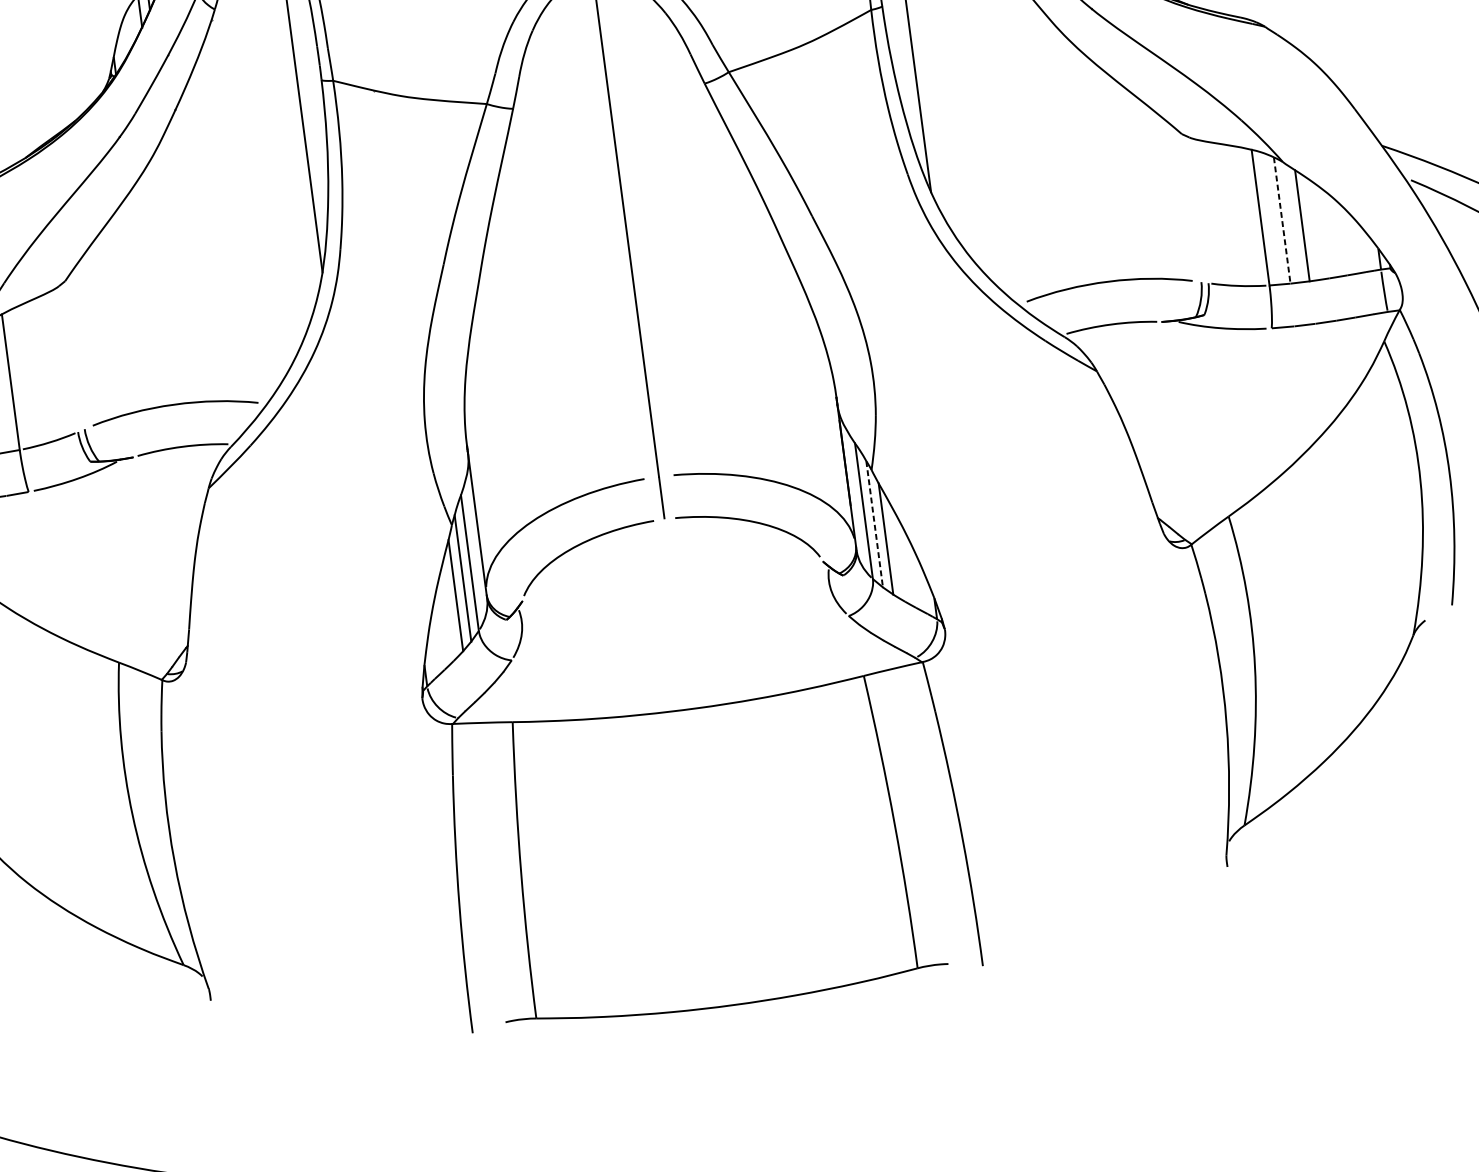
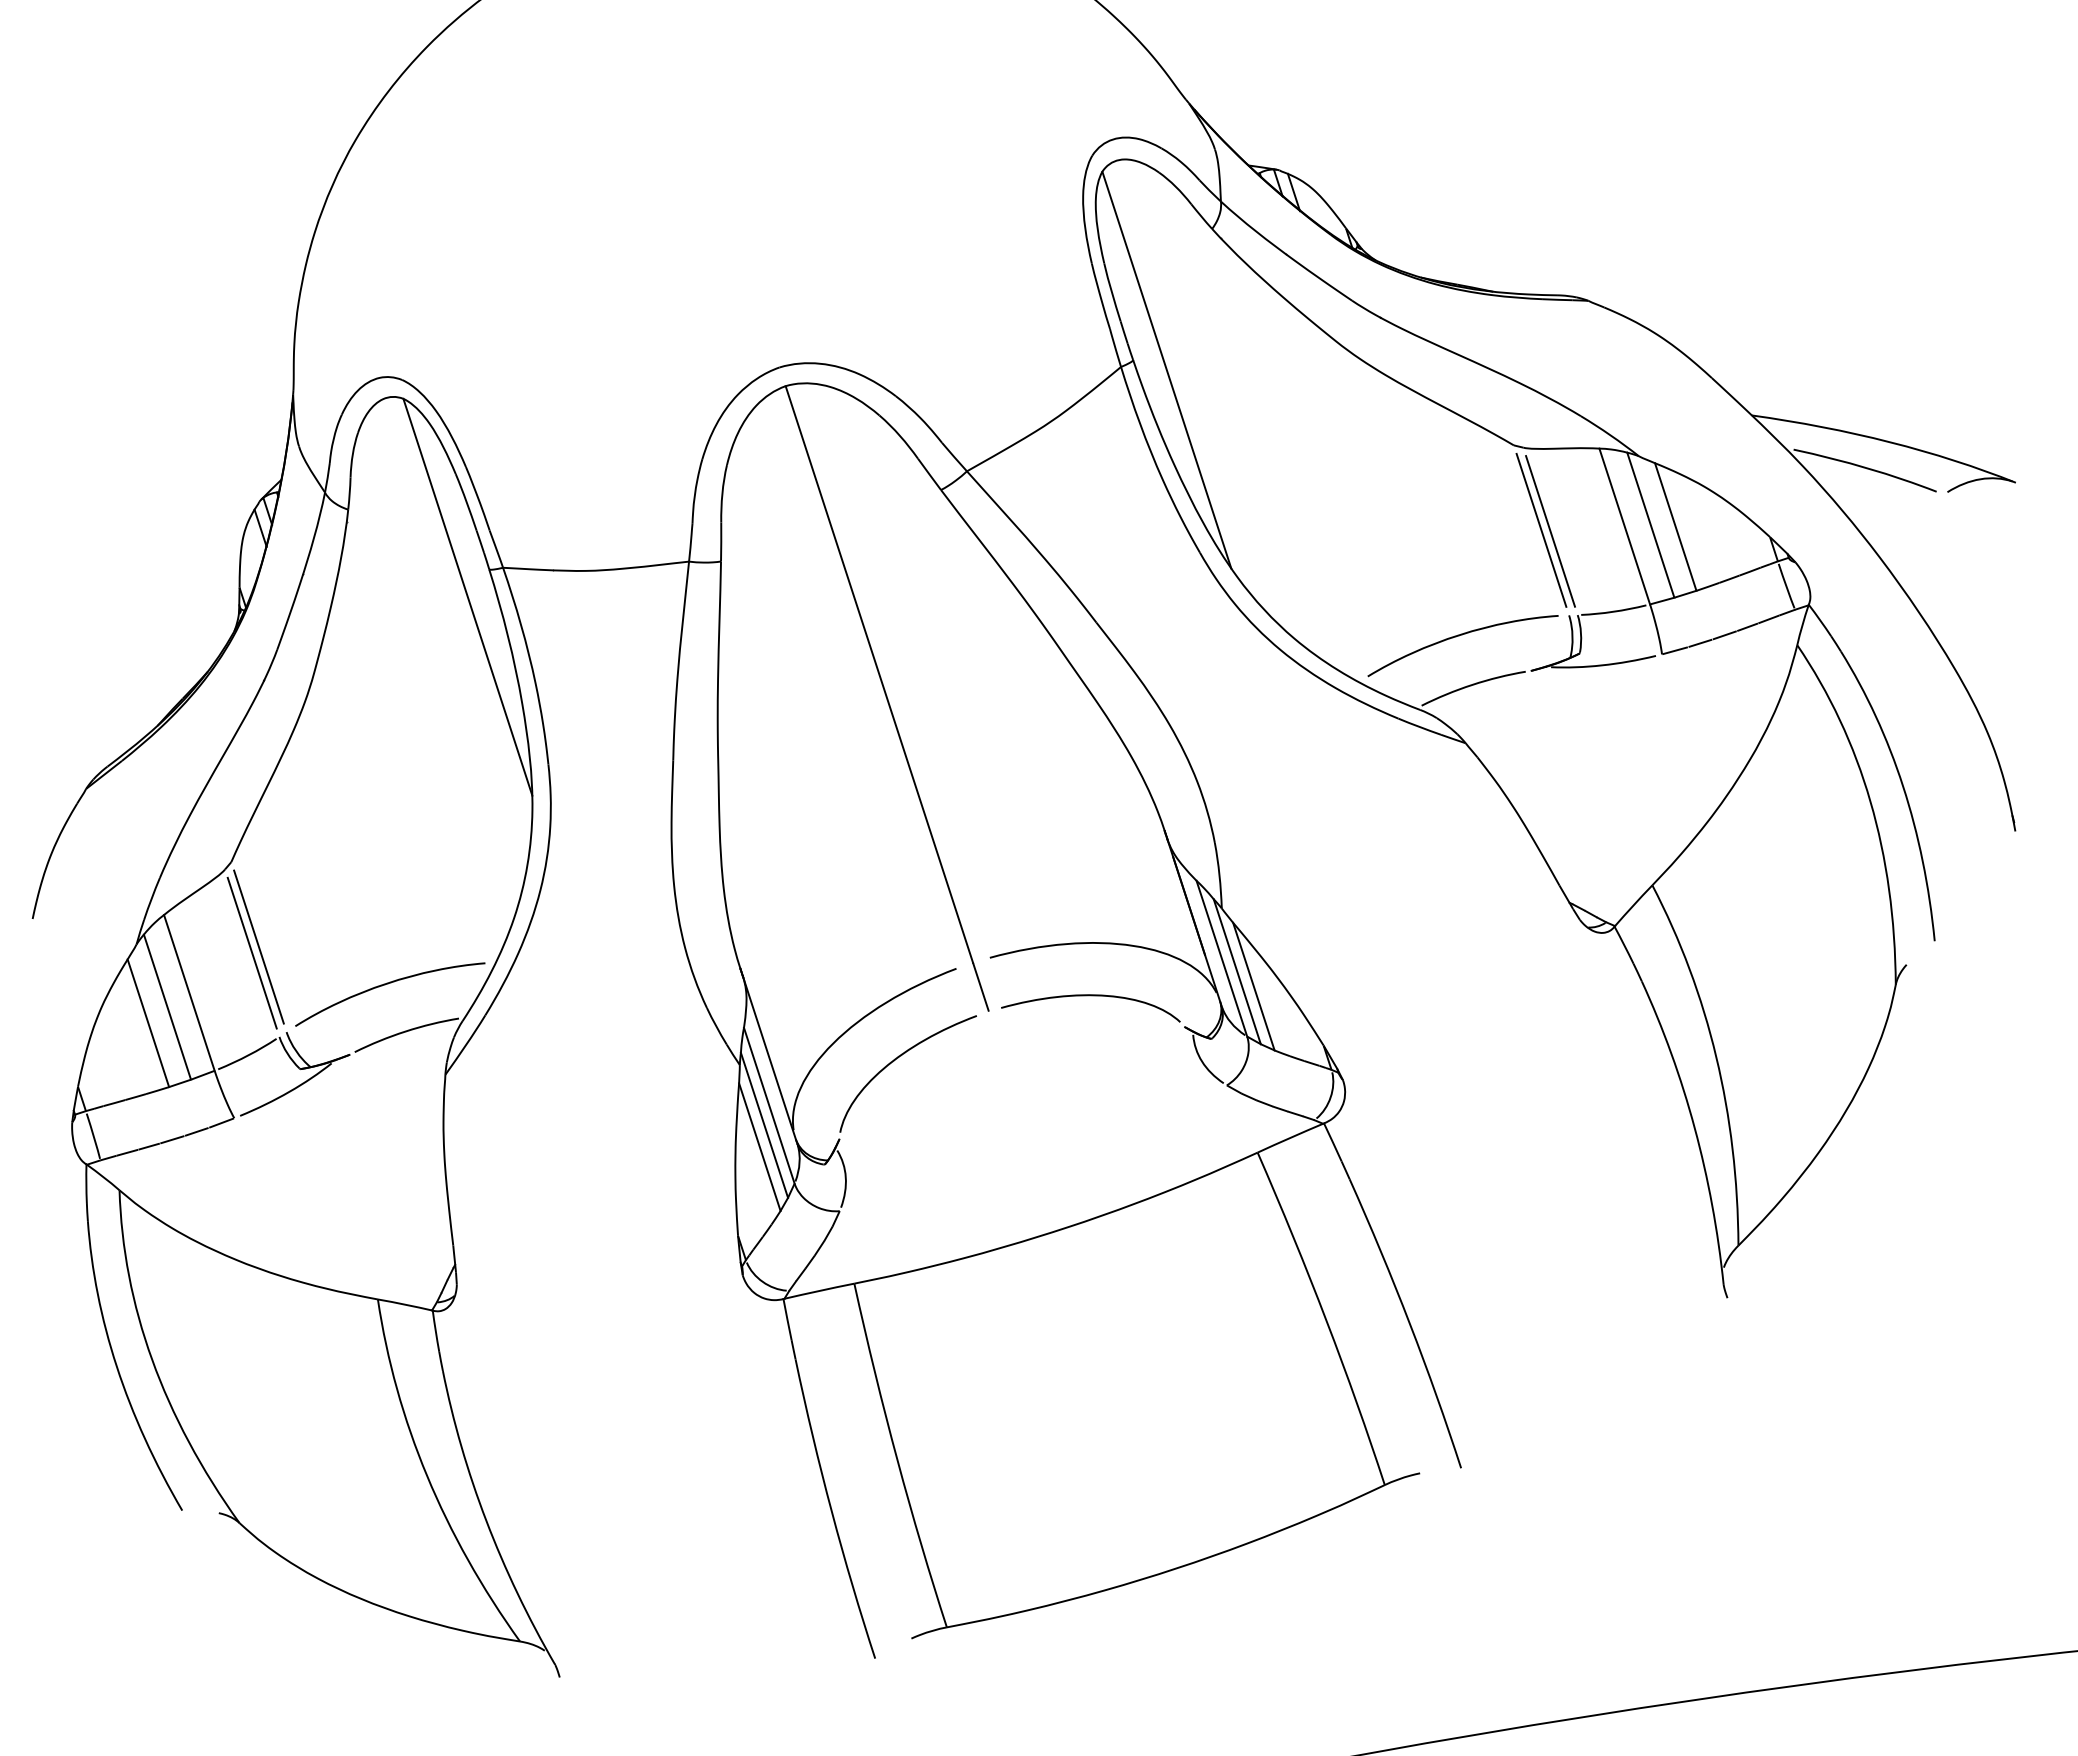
line: (1191, 207) -> (1541, 529), added
line: (1198, 210) -> (1550, 531), added
line: (1281, 220) -> (1650, 525), dashed -> solid
line: (74, 354) -> (258, 946), added
line: (68, 358) -> (251, 952), added
line: (874, 524) -> (1237, 972), dashed -> solid

